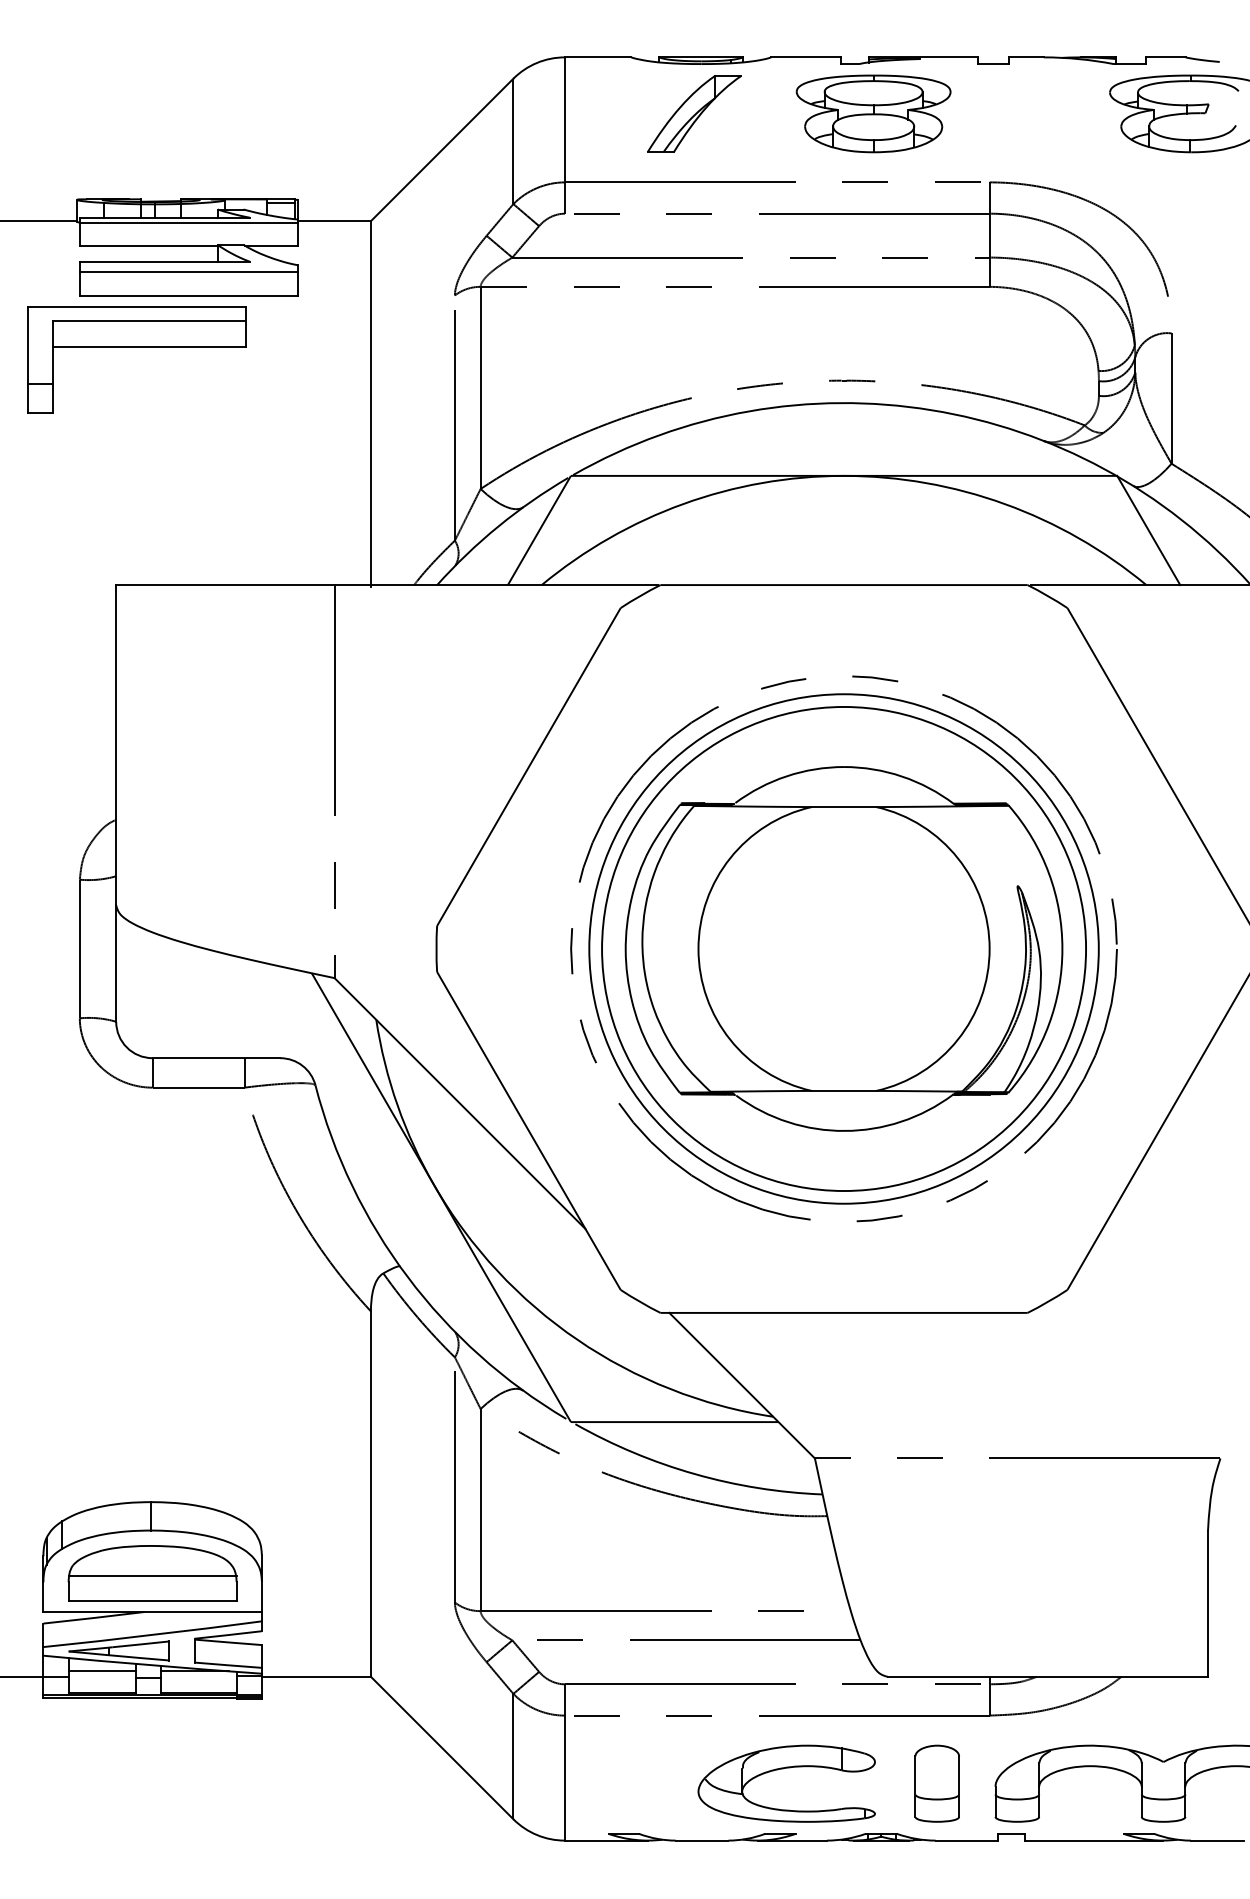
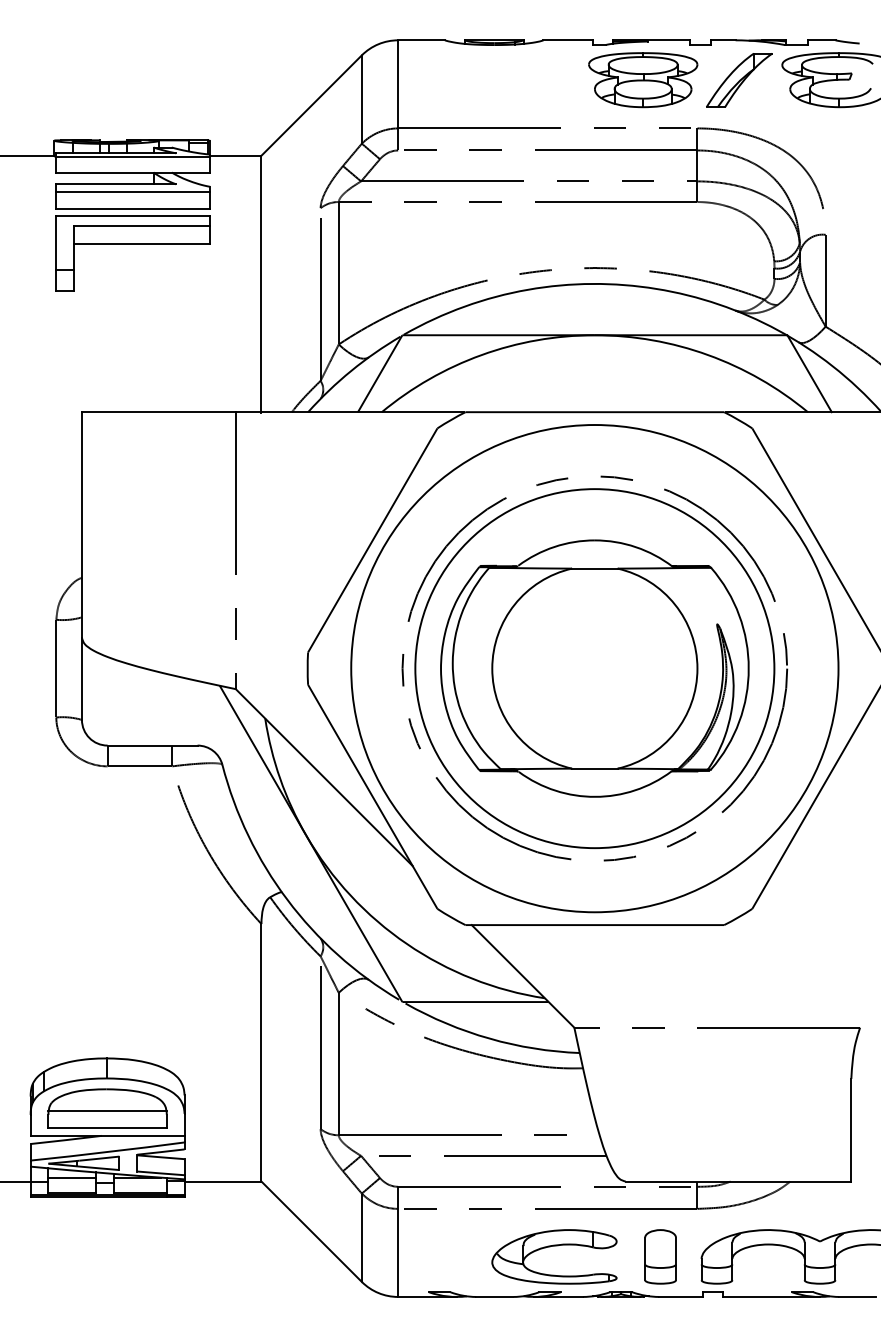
part: (694, 113) -> (739, 79), moved
part: (873, 113) -> (643, 79), moved
part: (136, 347) -> (132, 244), moved
circle: (843, 948) -> (594, 668), size x1.43

